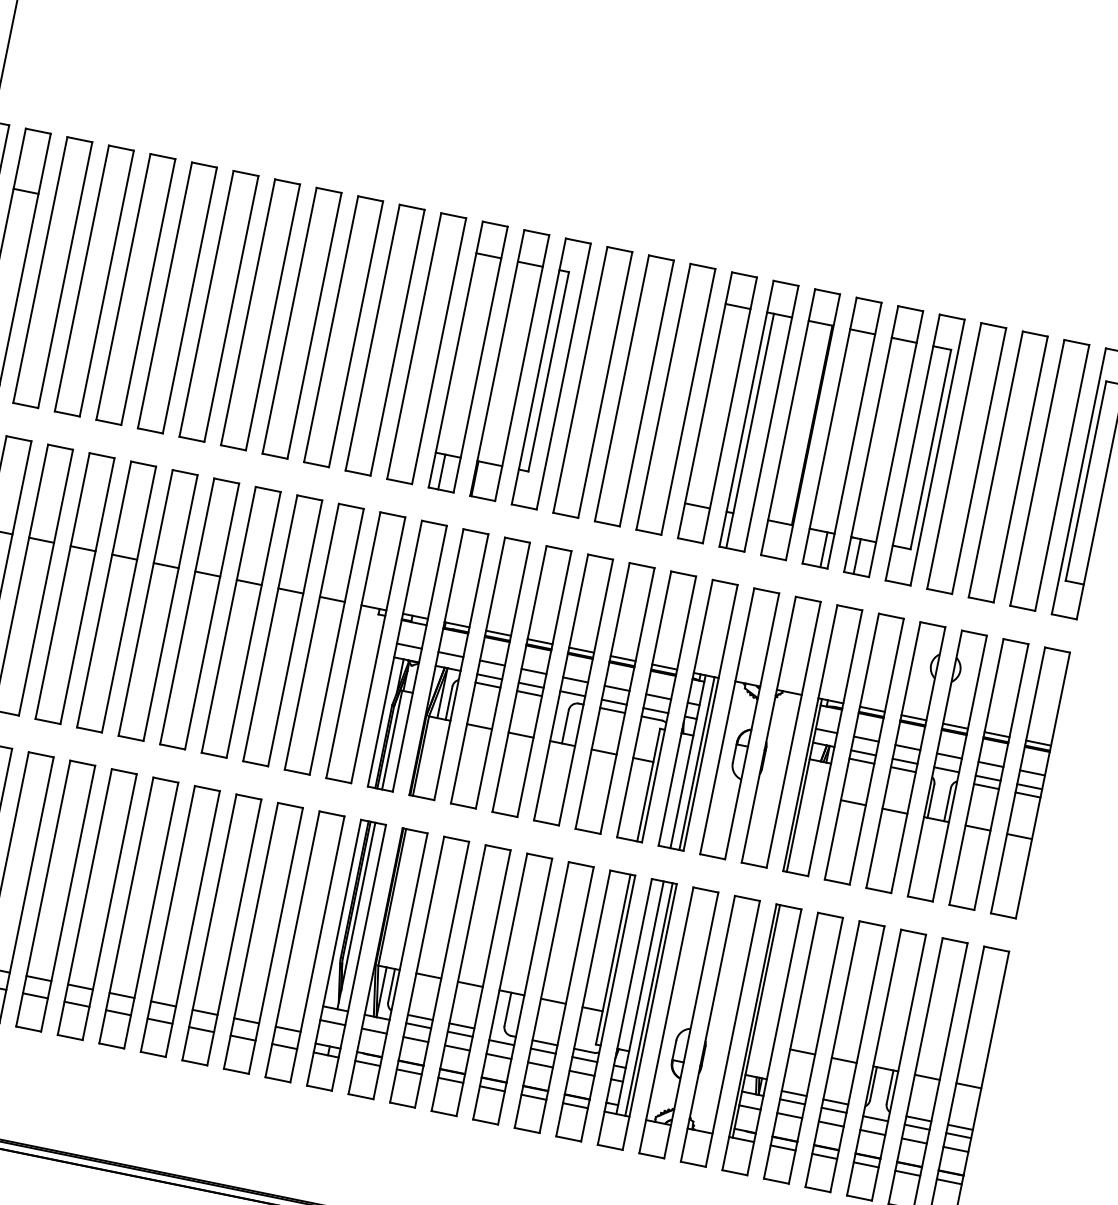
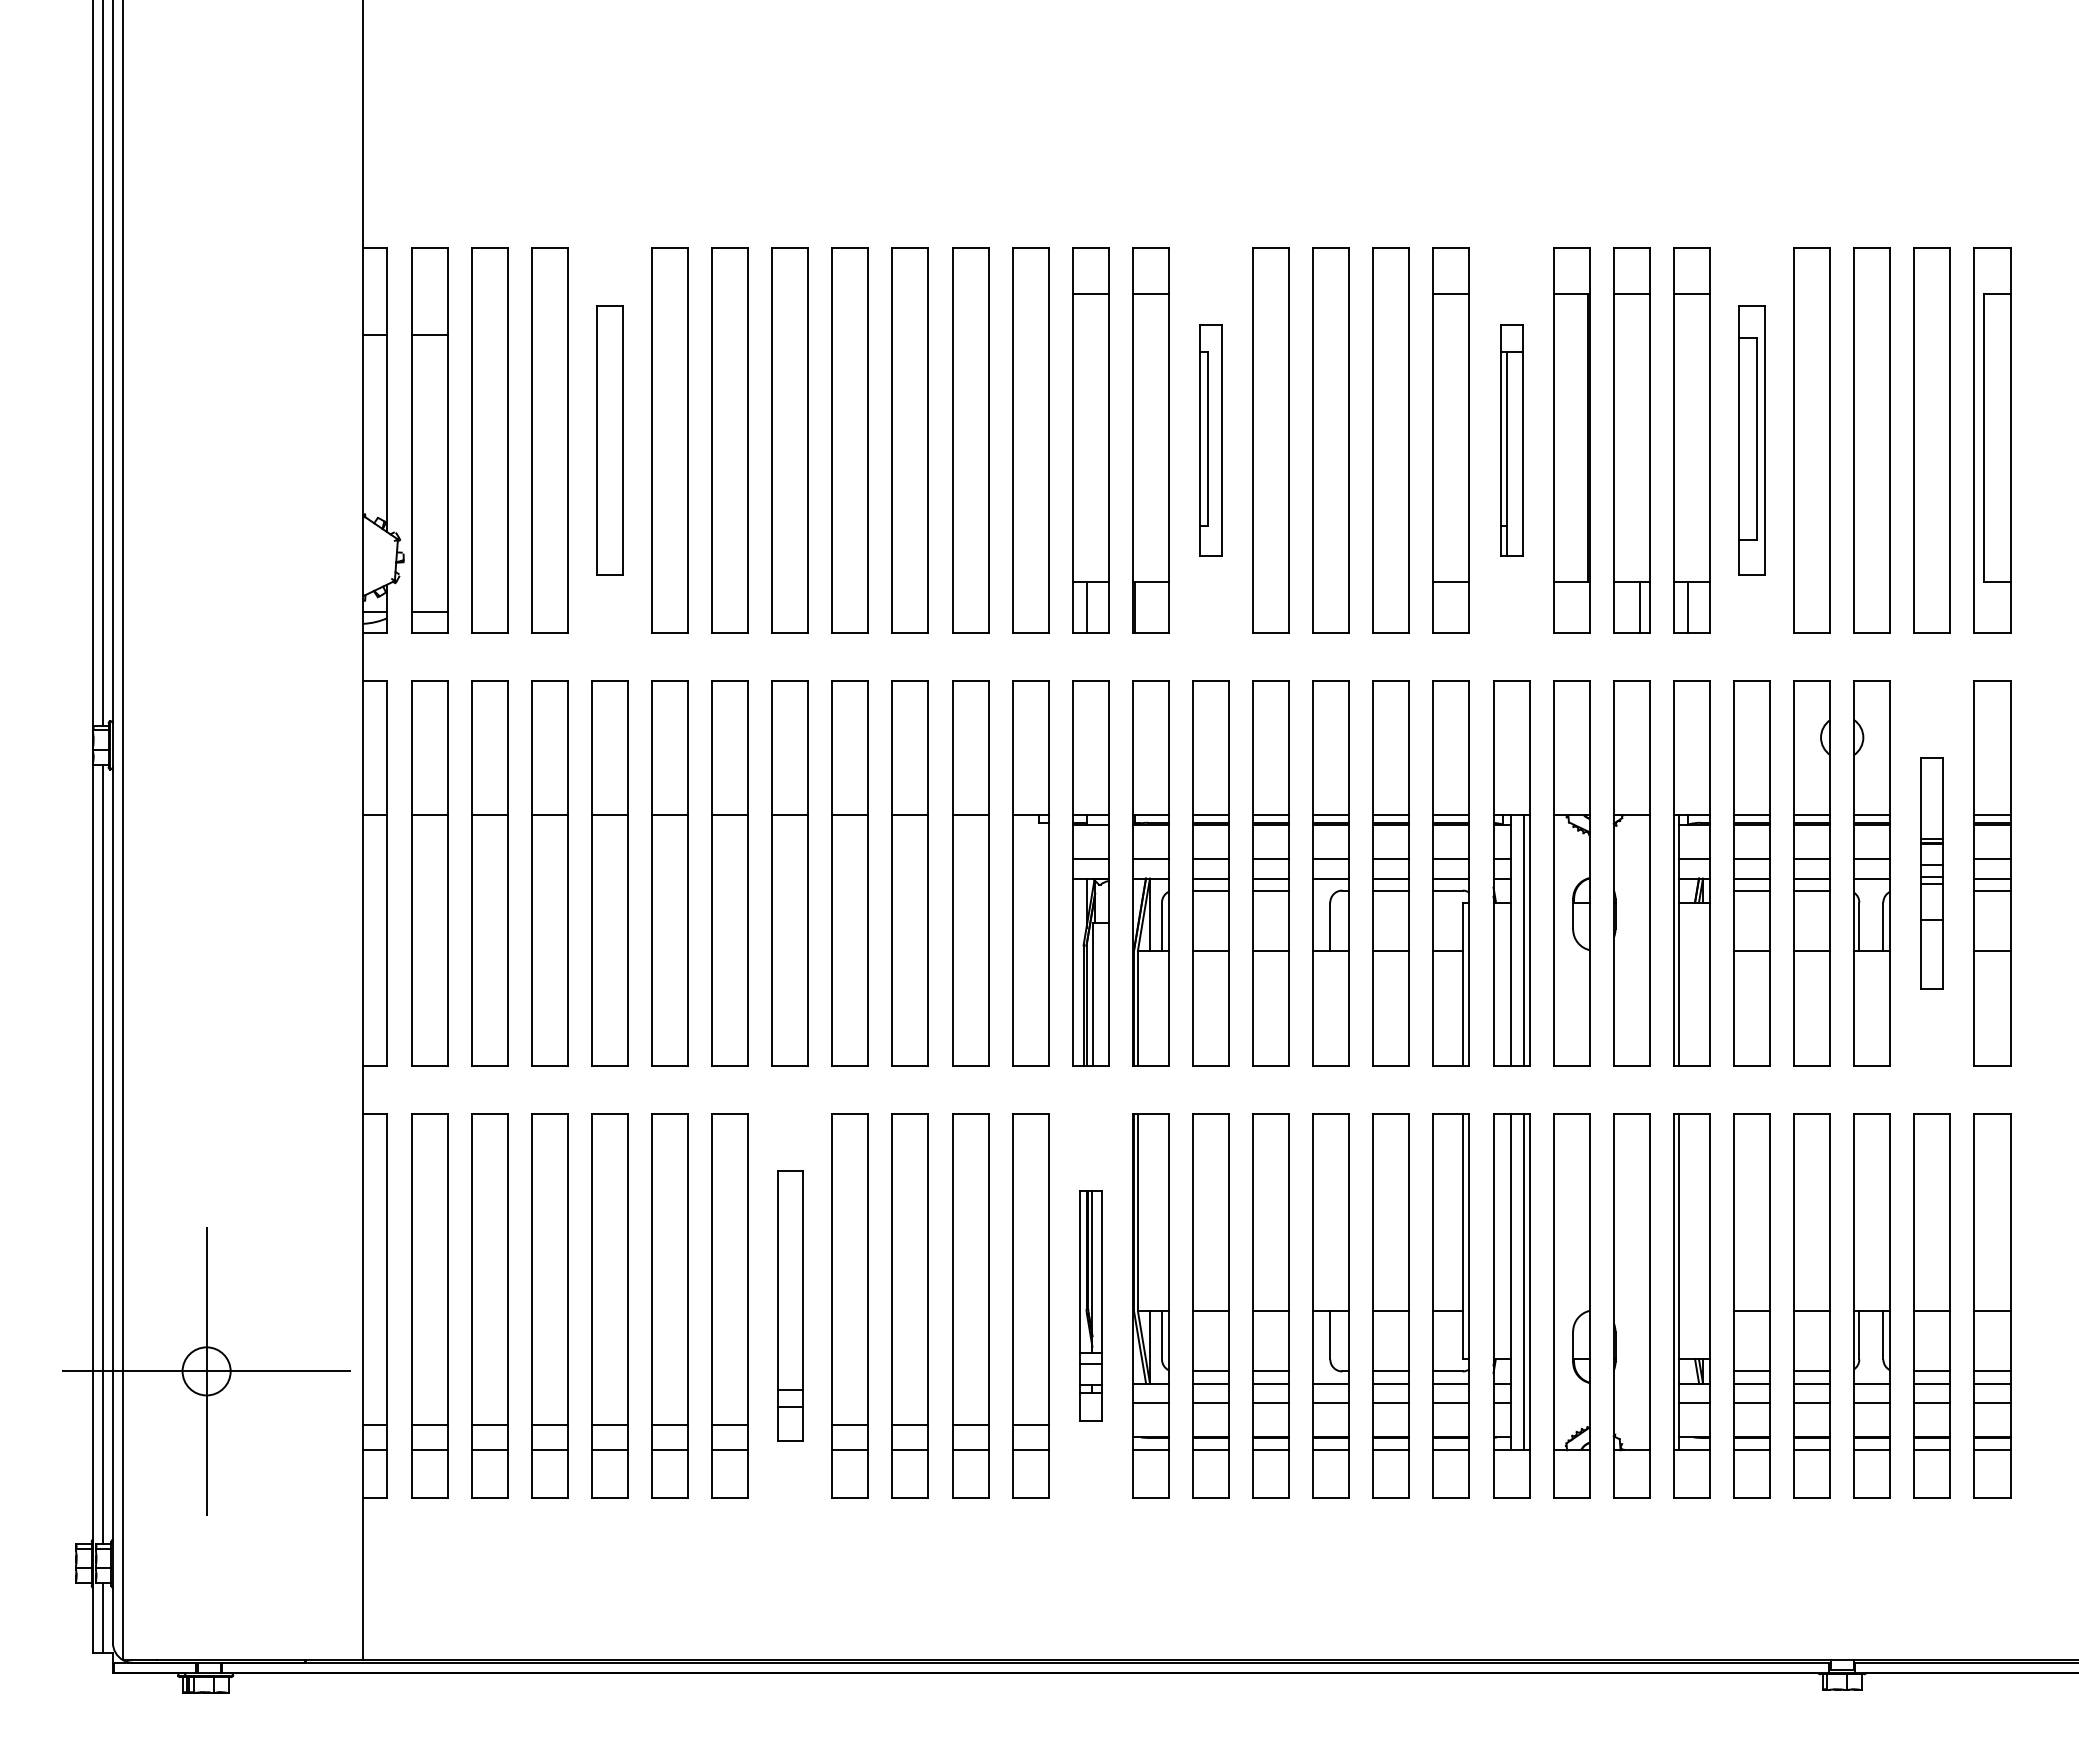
part: (135, 289) -> (609, 440), size x0.7
part: (550, 374) -> (1210, 440), size x0.6
part: (758, 416) -> (1511, 440), size x0.6
part: (924, 450) -> (1751, 440), size x0.7
part: (988, 774) -> (1931, 873), size x0.6
part: (138, 912) -> (789, 1305), size x0.7
part: (346, 954) -> (1090, 1305), size x0.6

